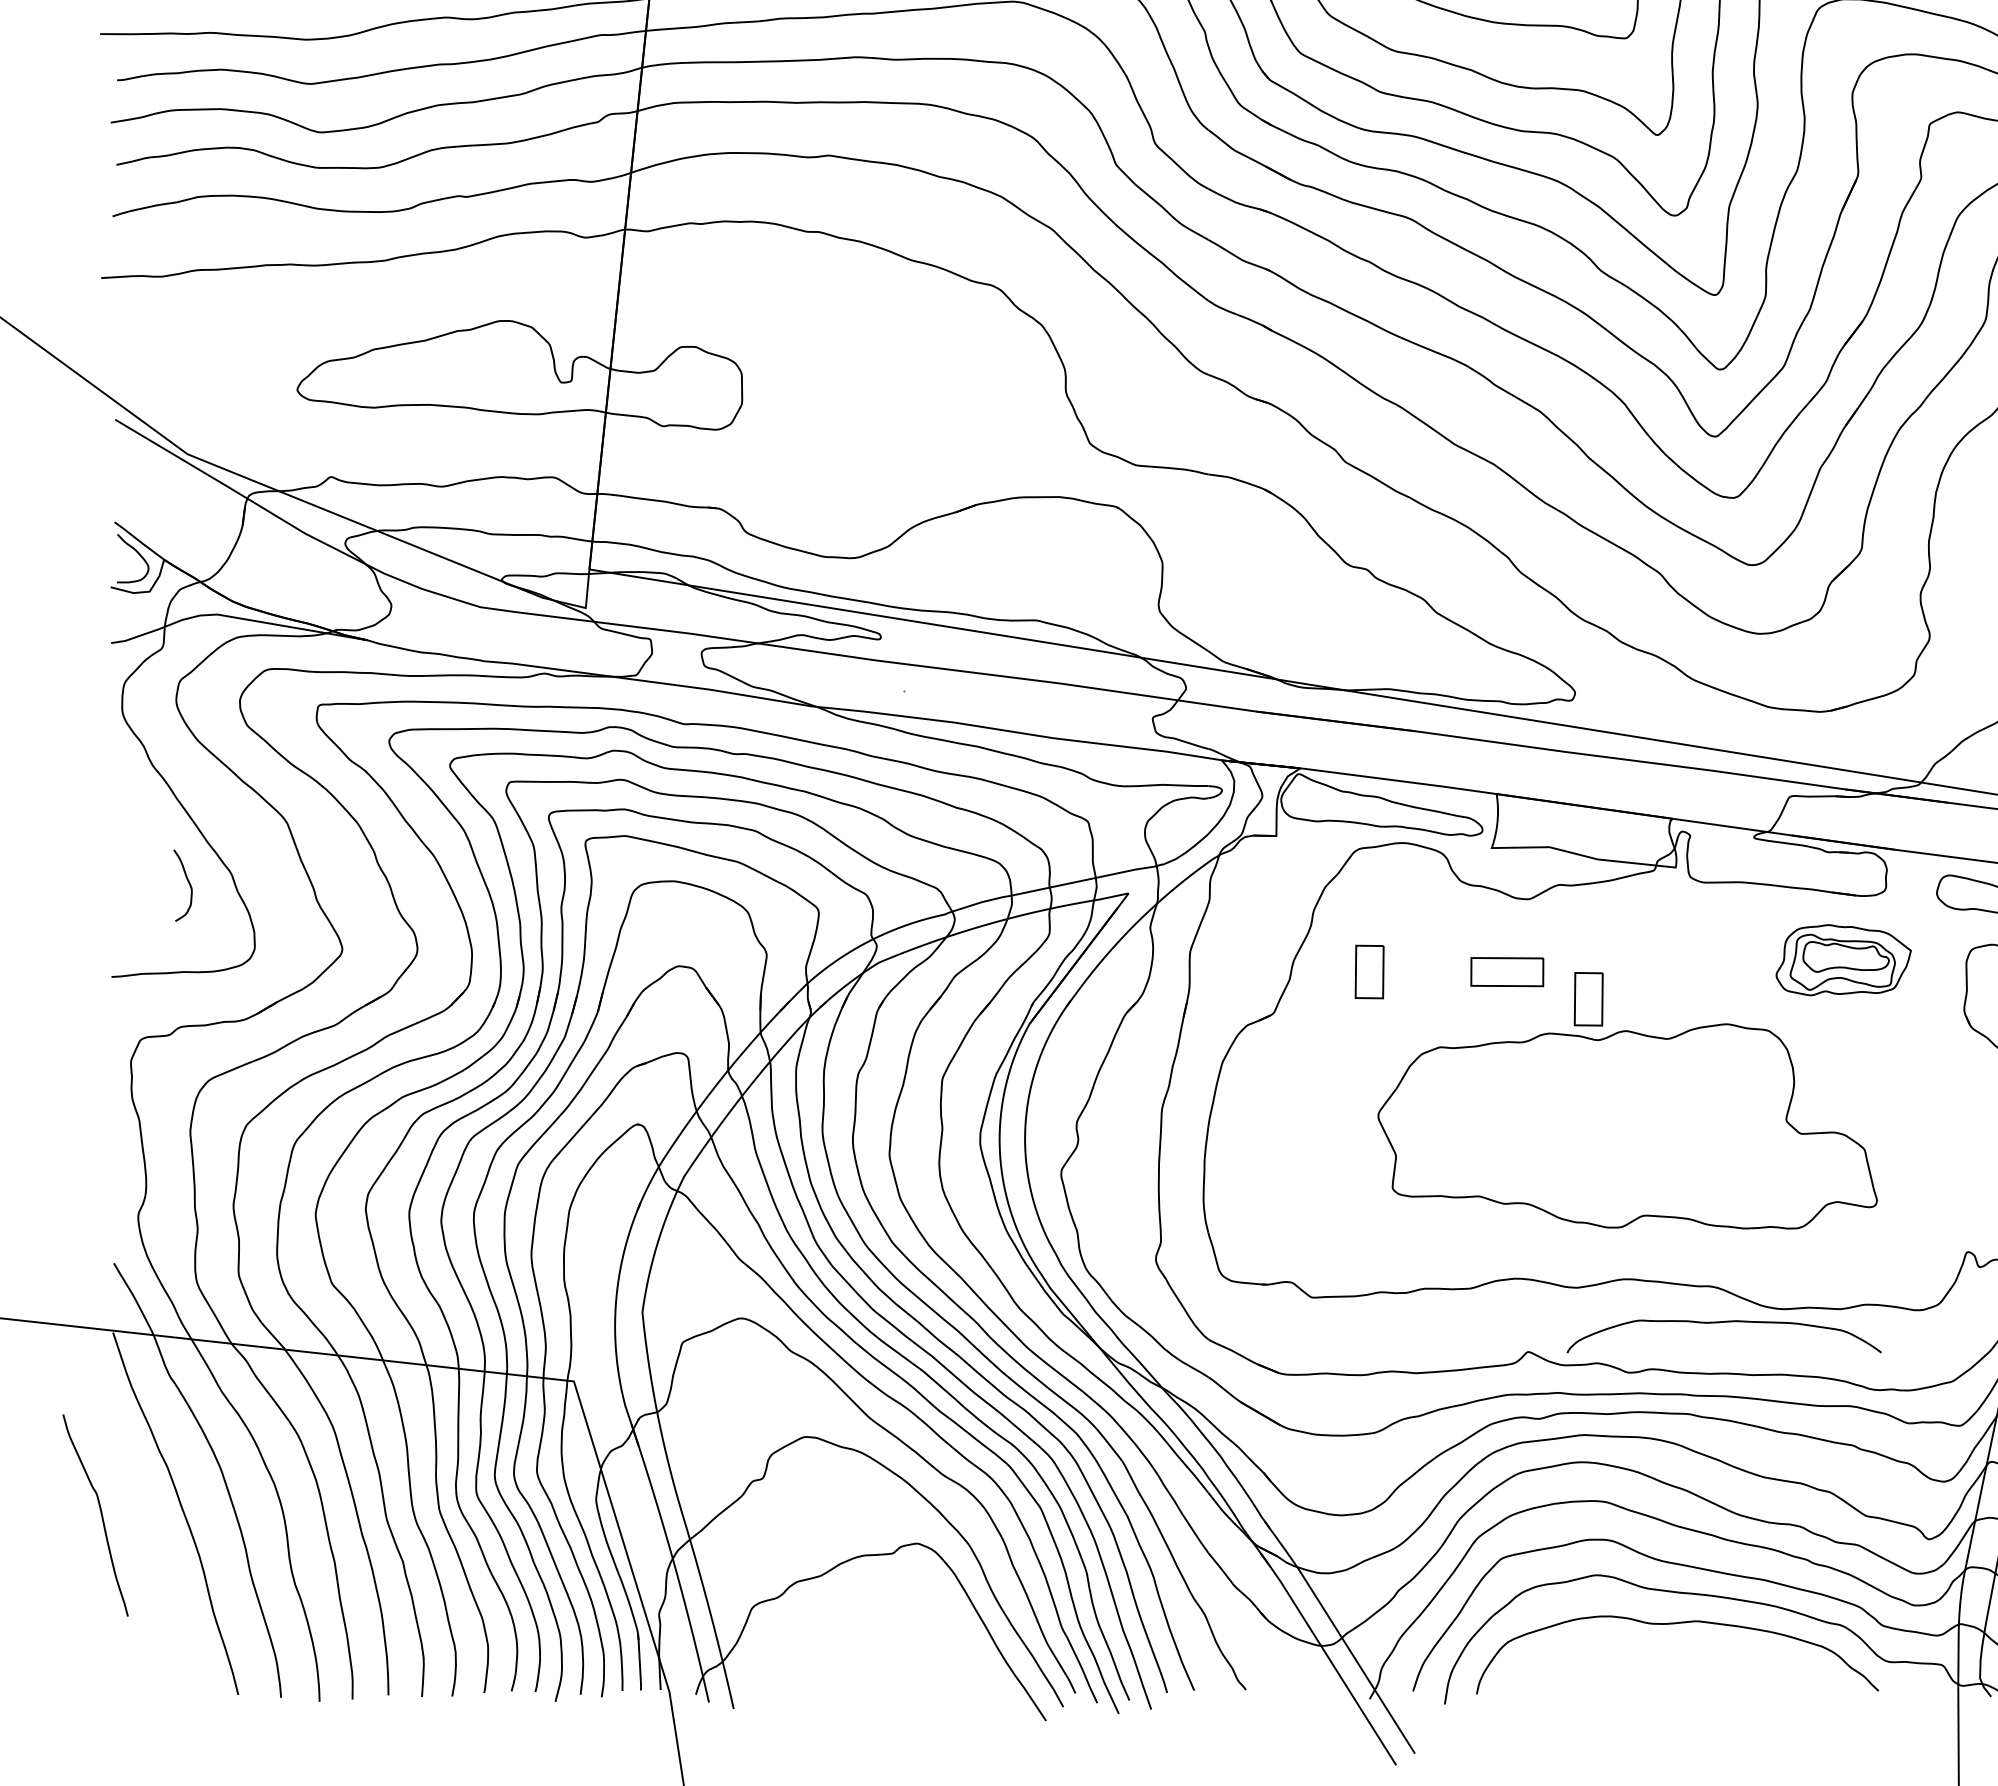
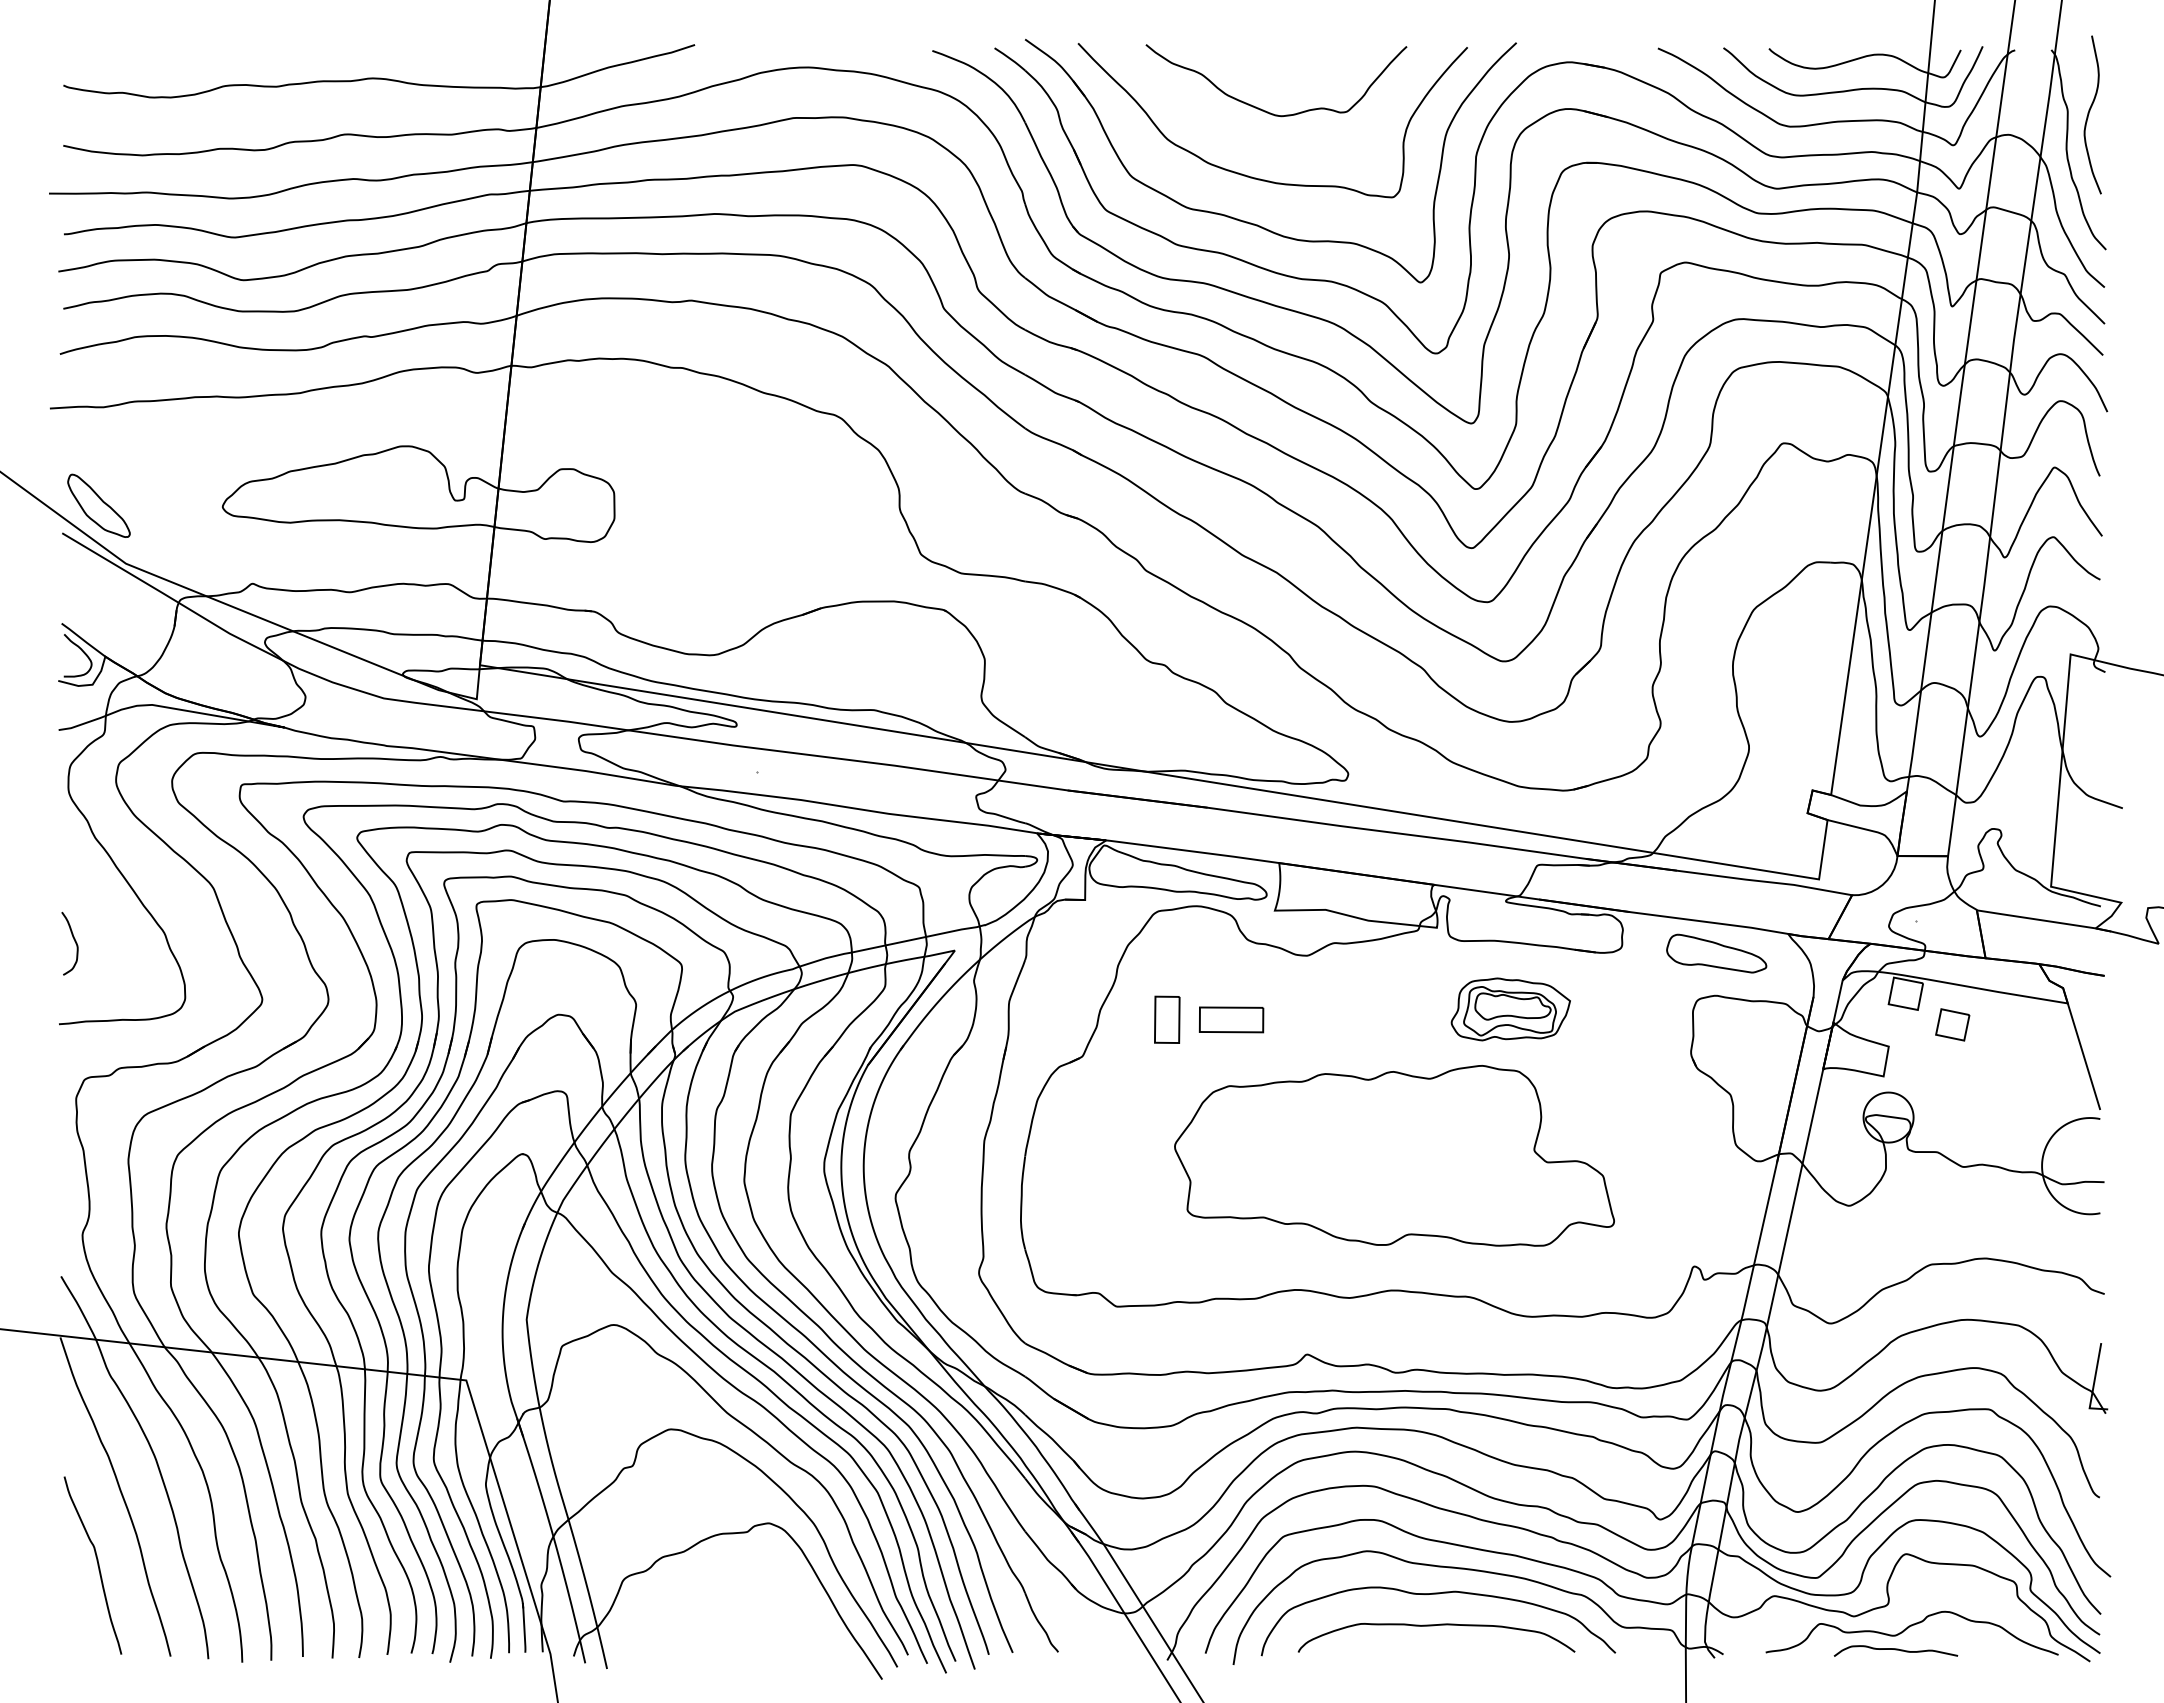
part: (156, 388) -> (98, 505), added
curve: (188, 883) -> (74, 941), moved
part: (1843, 960) -> (1510, 1009), moved
part: (1507, 971) -> (1231, 1019), moved
part: (1588, 998) -> (1360, 1043), removed
curve: (1721, 1323) -> (1434, 1626), moved
curve: (100, 1515) -> (97, 1565), moved

